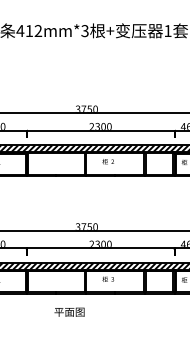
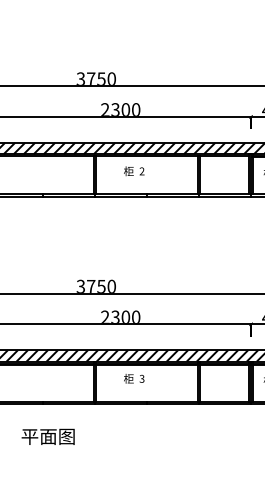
text: (69, 311) -> (48, 435), moved

